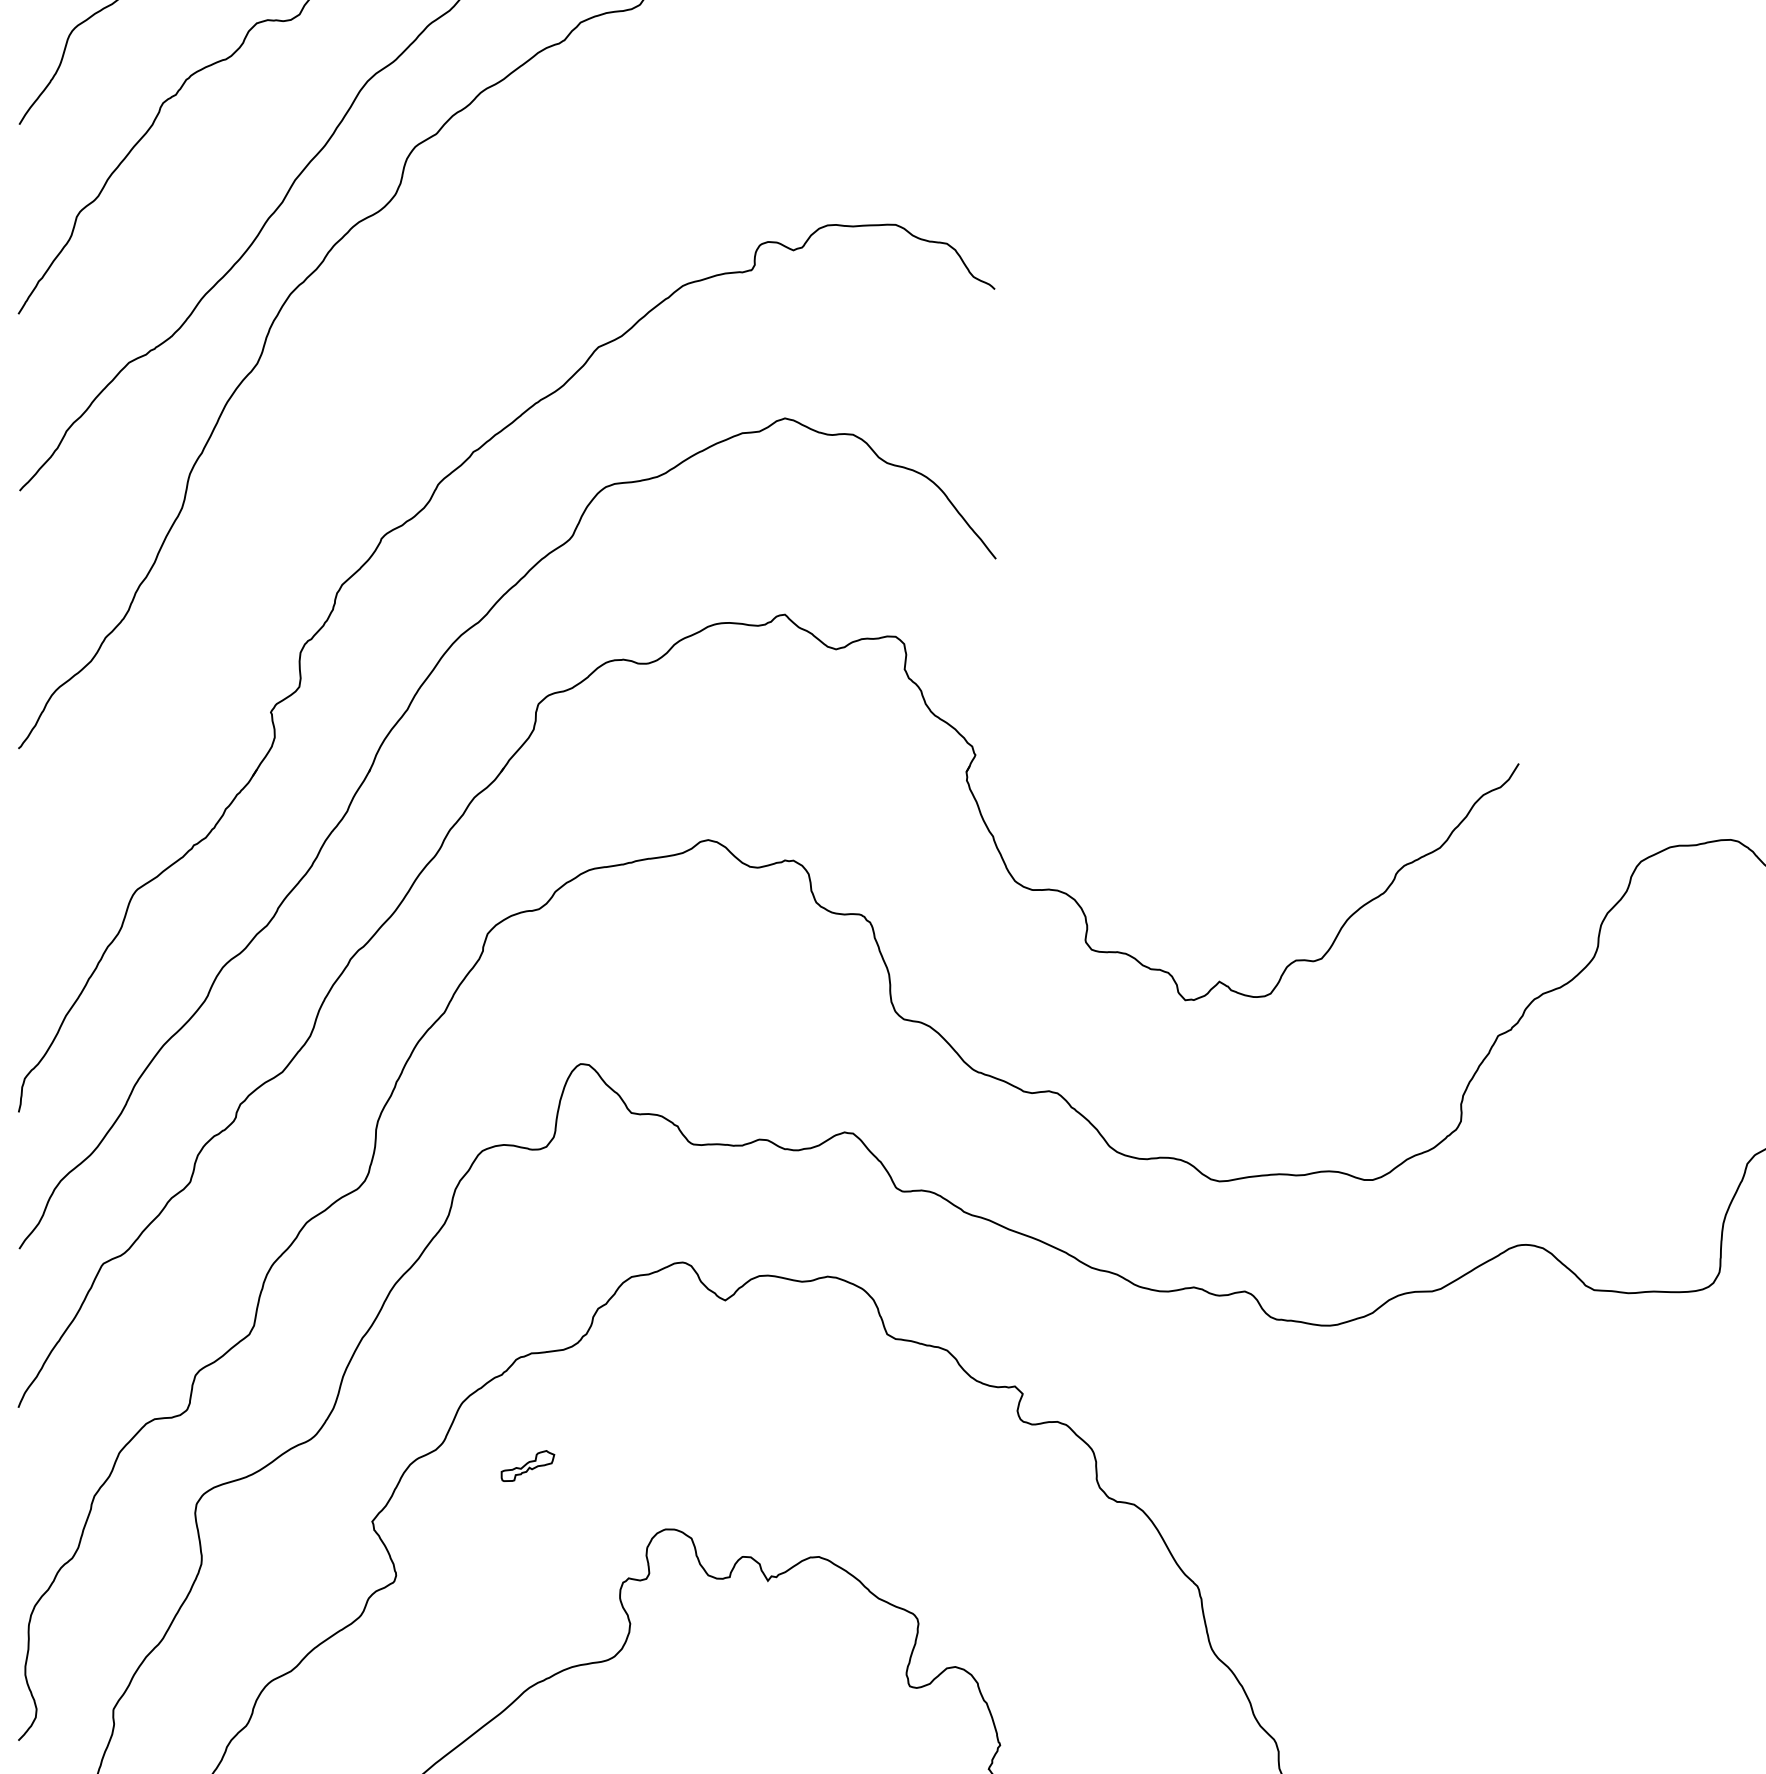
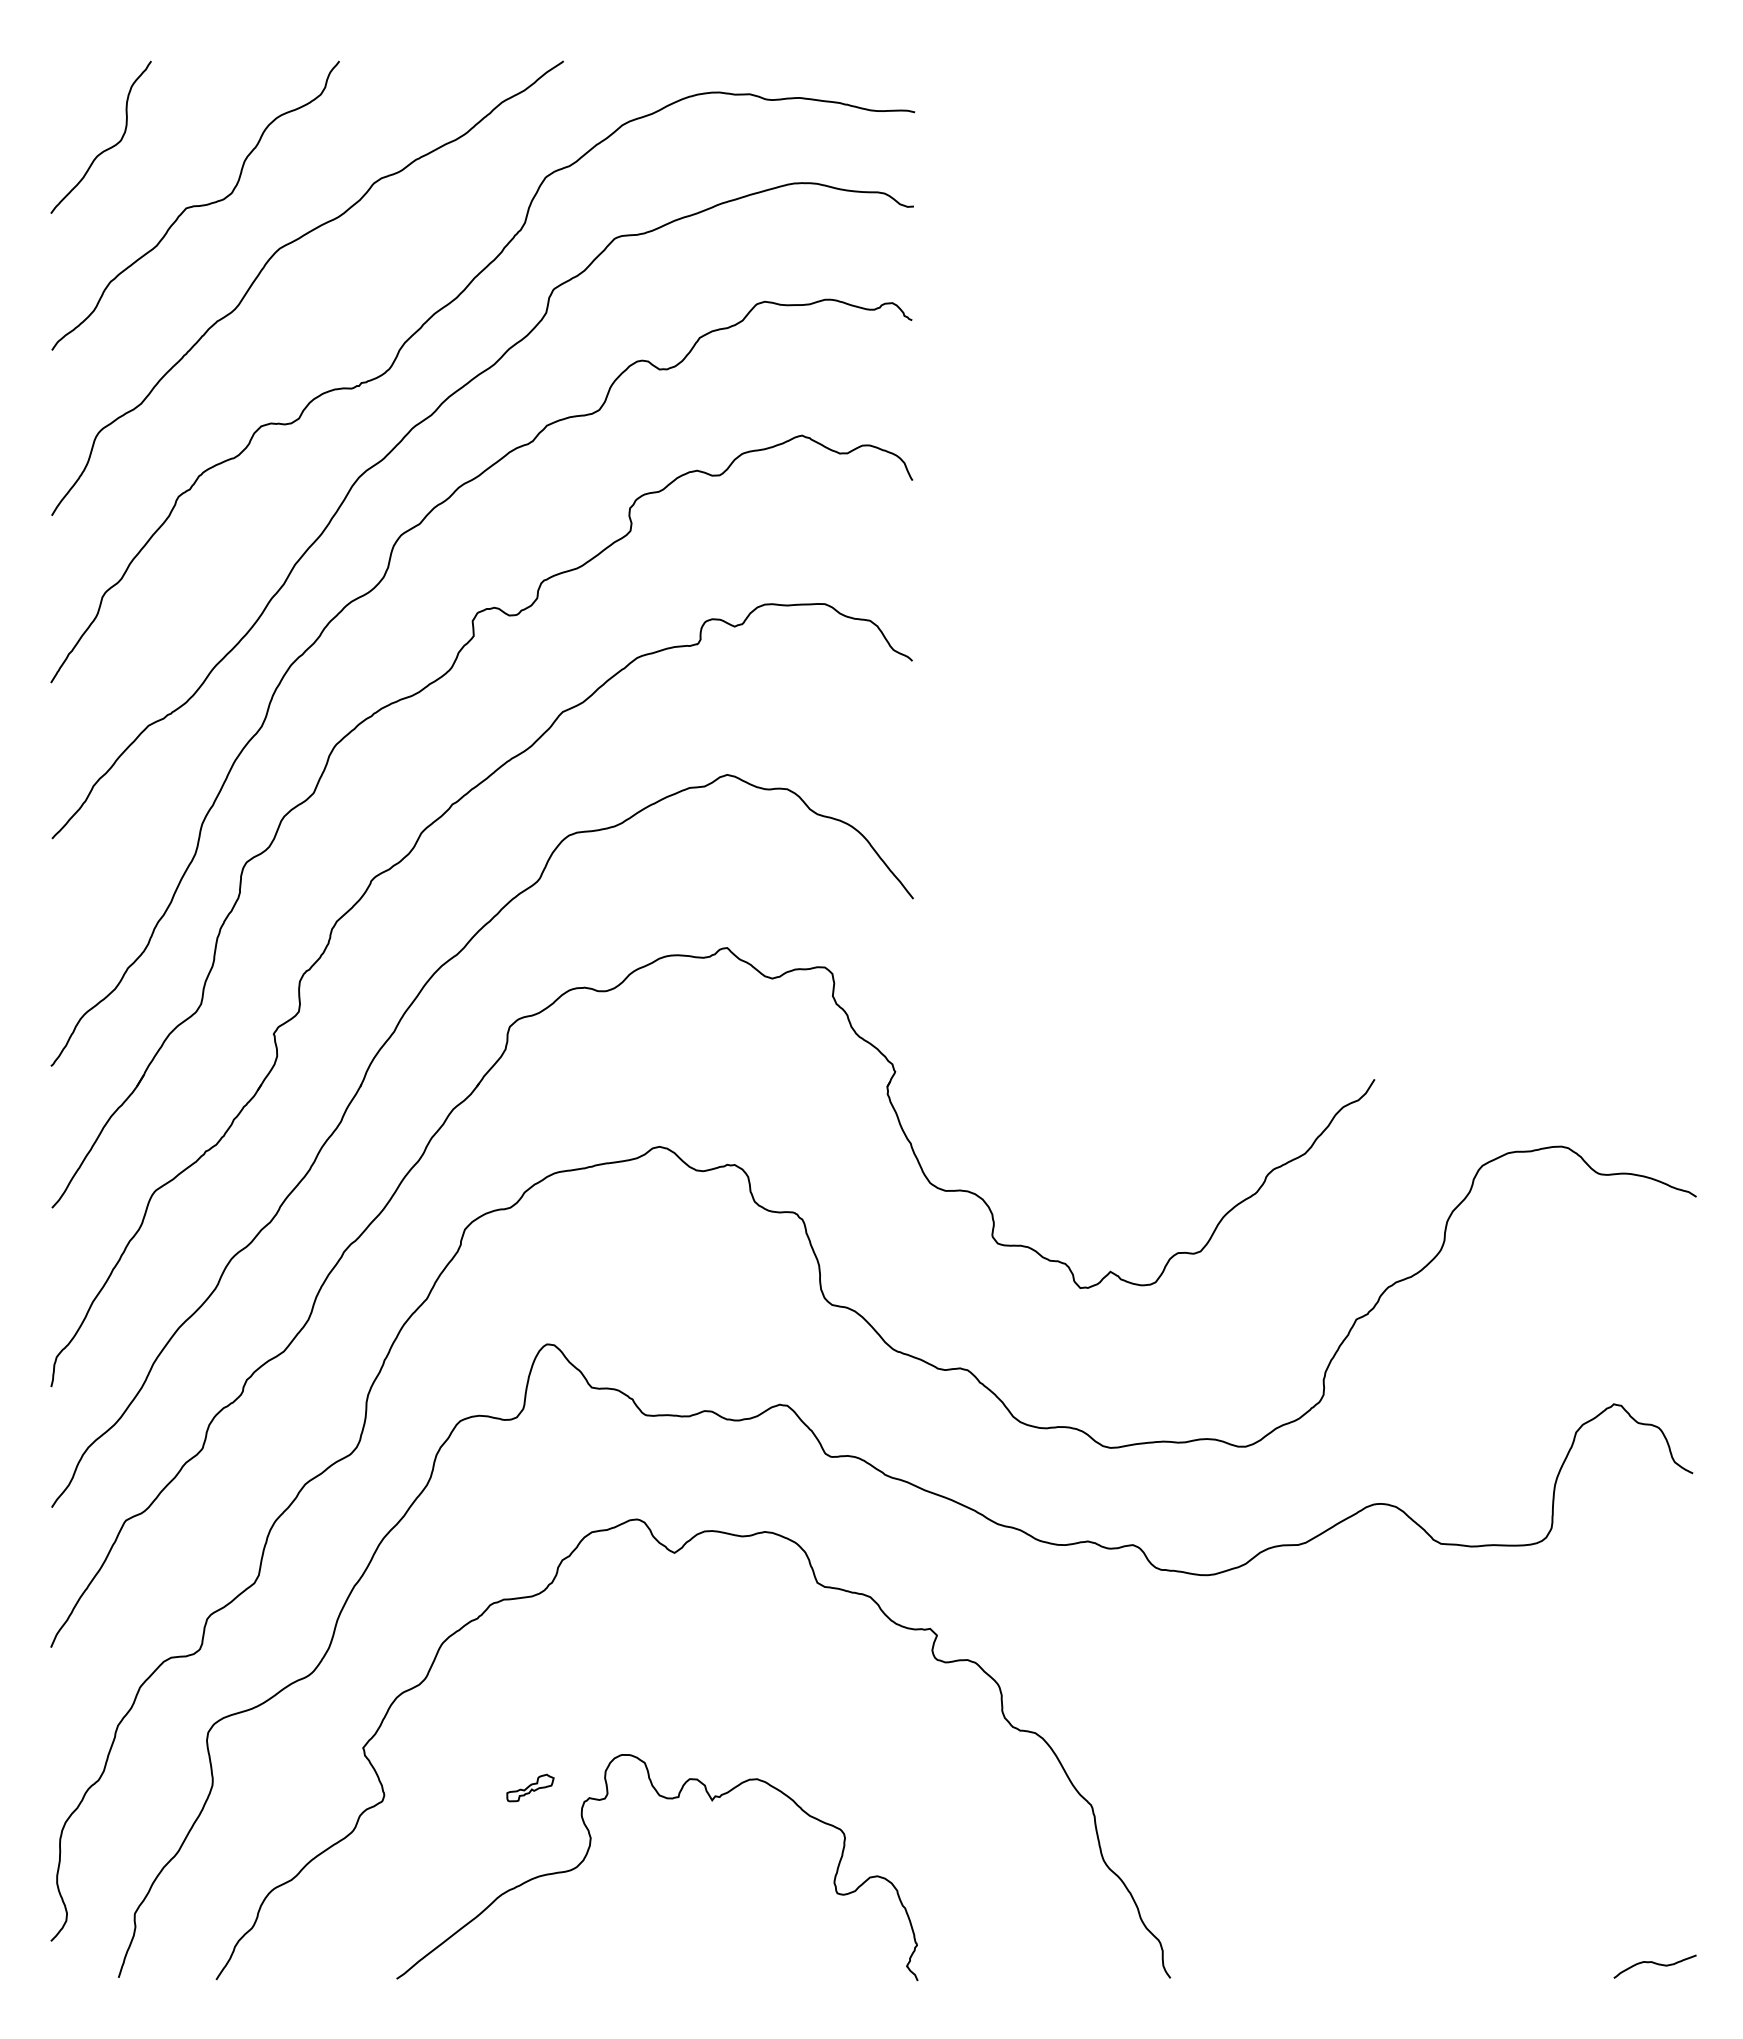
part: (433, 327) -> (417, 694), added
part: (527, 1465) -> (530, 1787), moved

